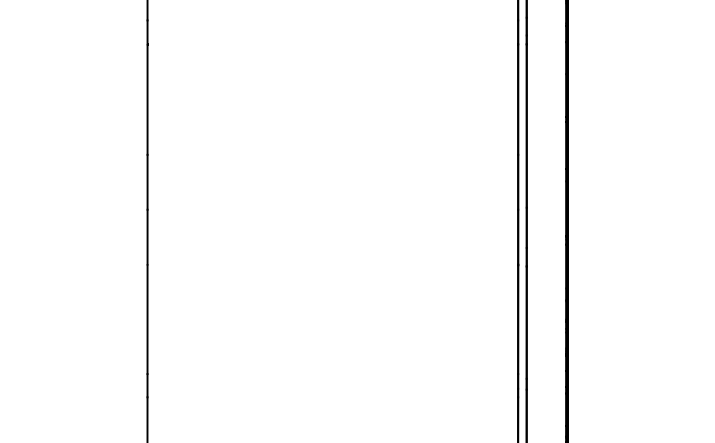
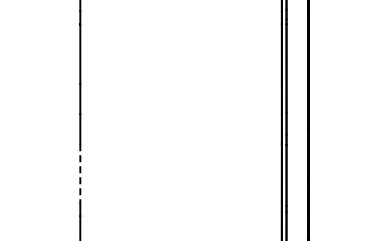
line: (147, 318) -> (80, 173), solid -> dashed

